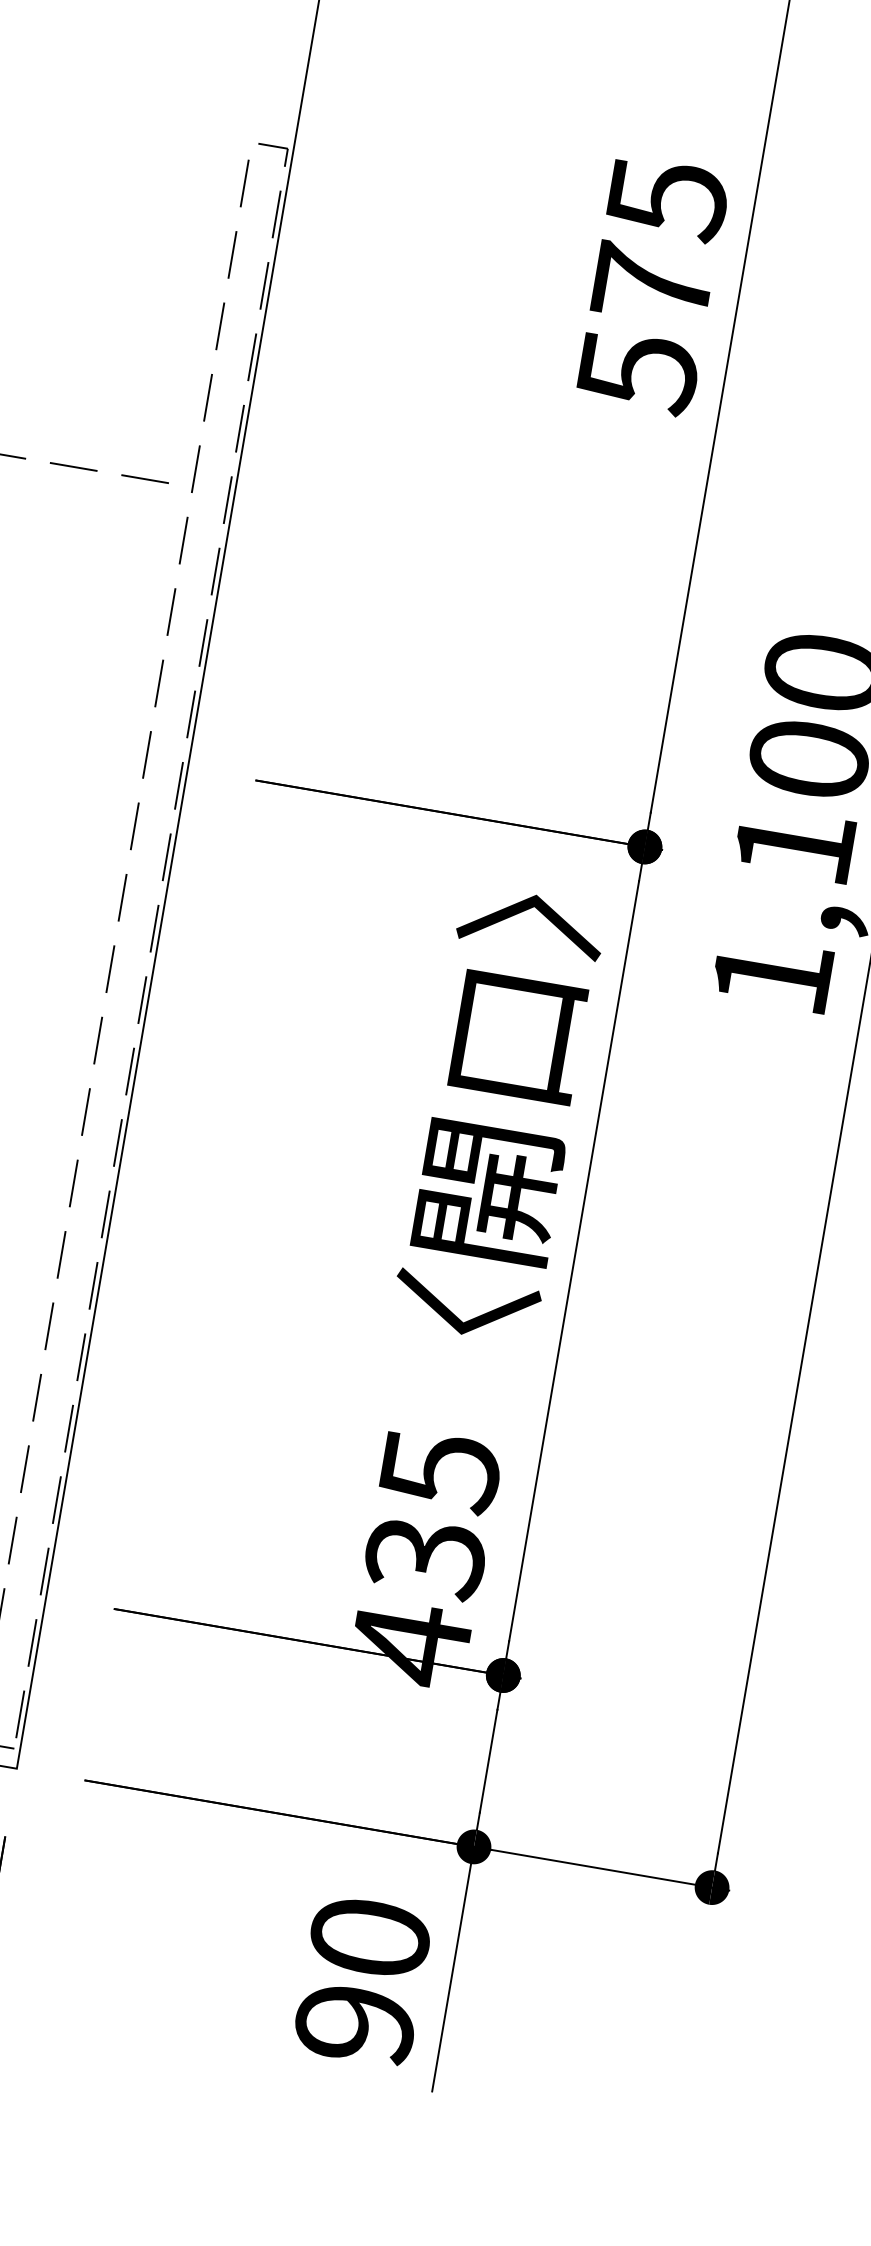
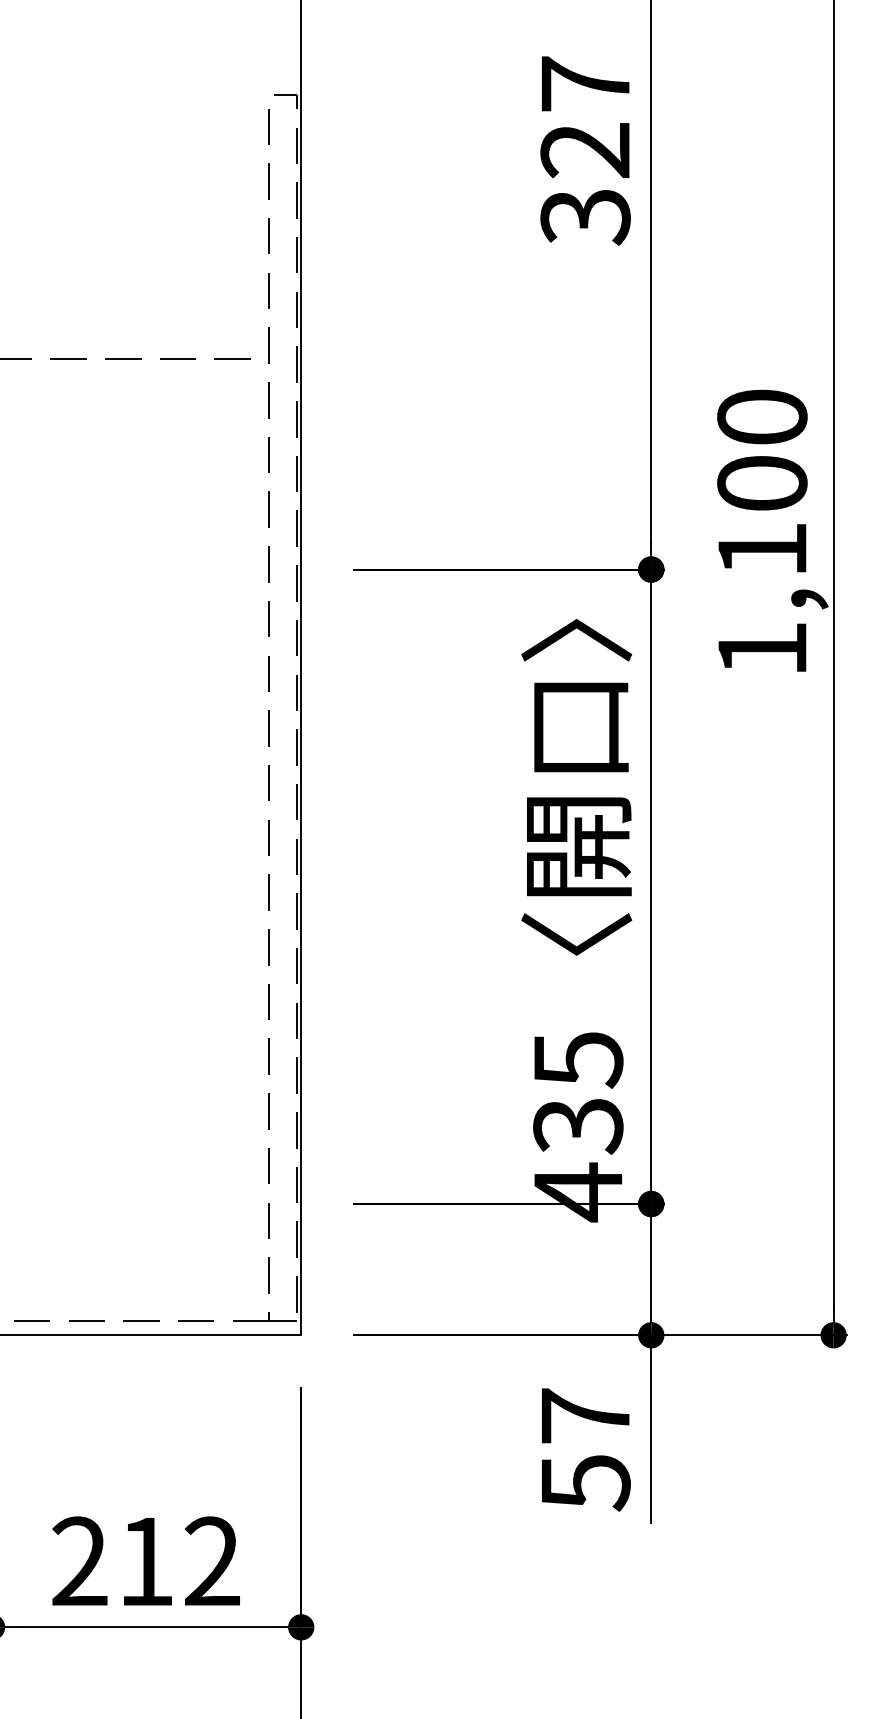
text: (652, 286) -> (585, 151), 575 -> 327
text: (362, 1981) -> (585, 1449), 90 -> 57

